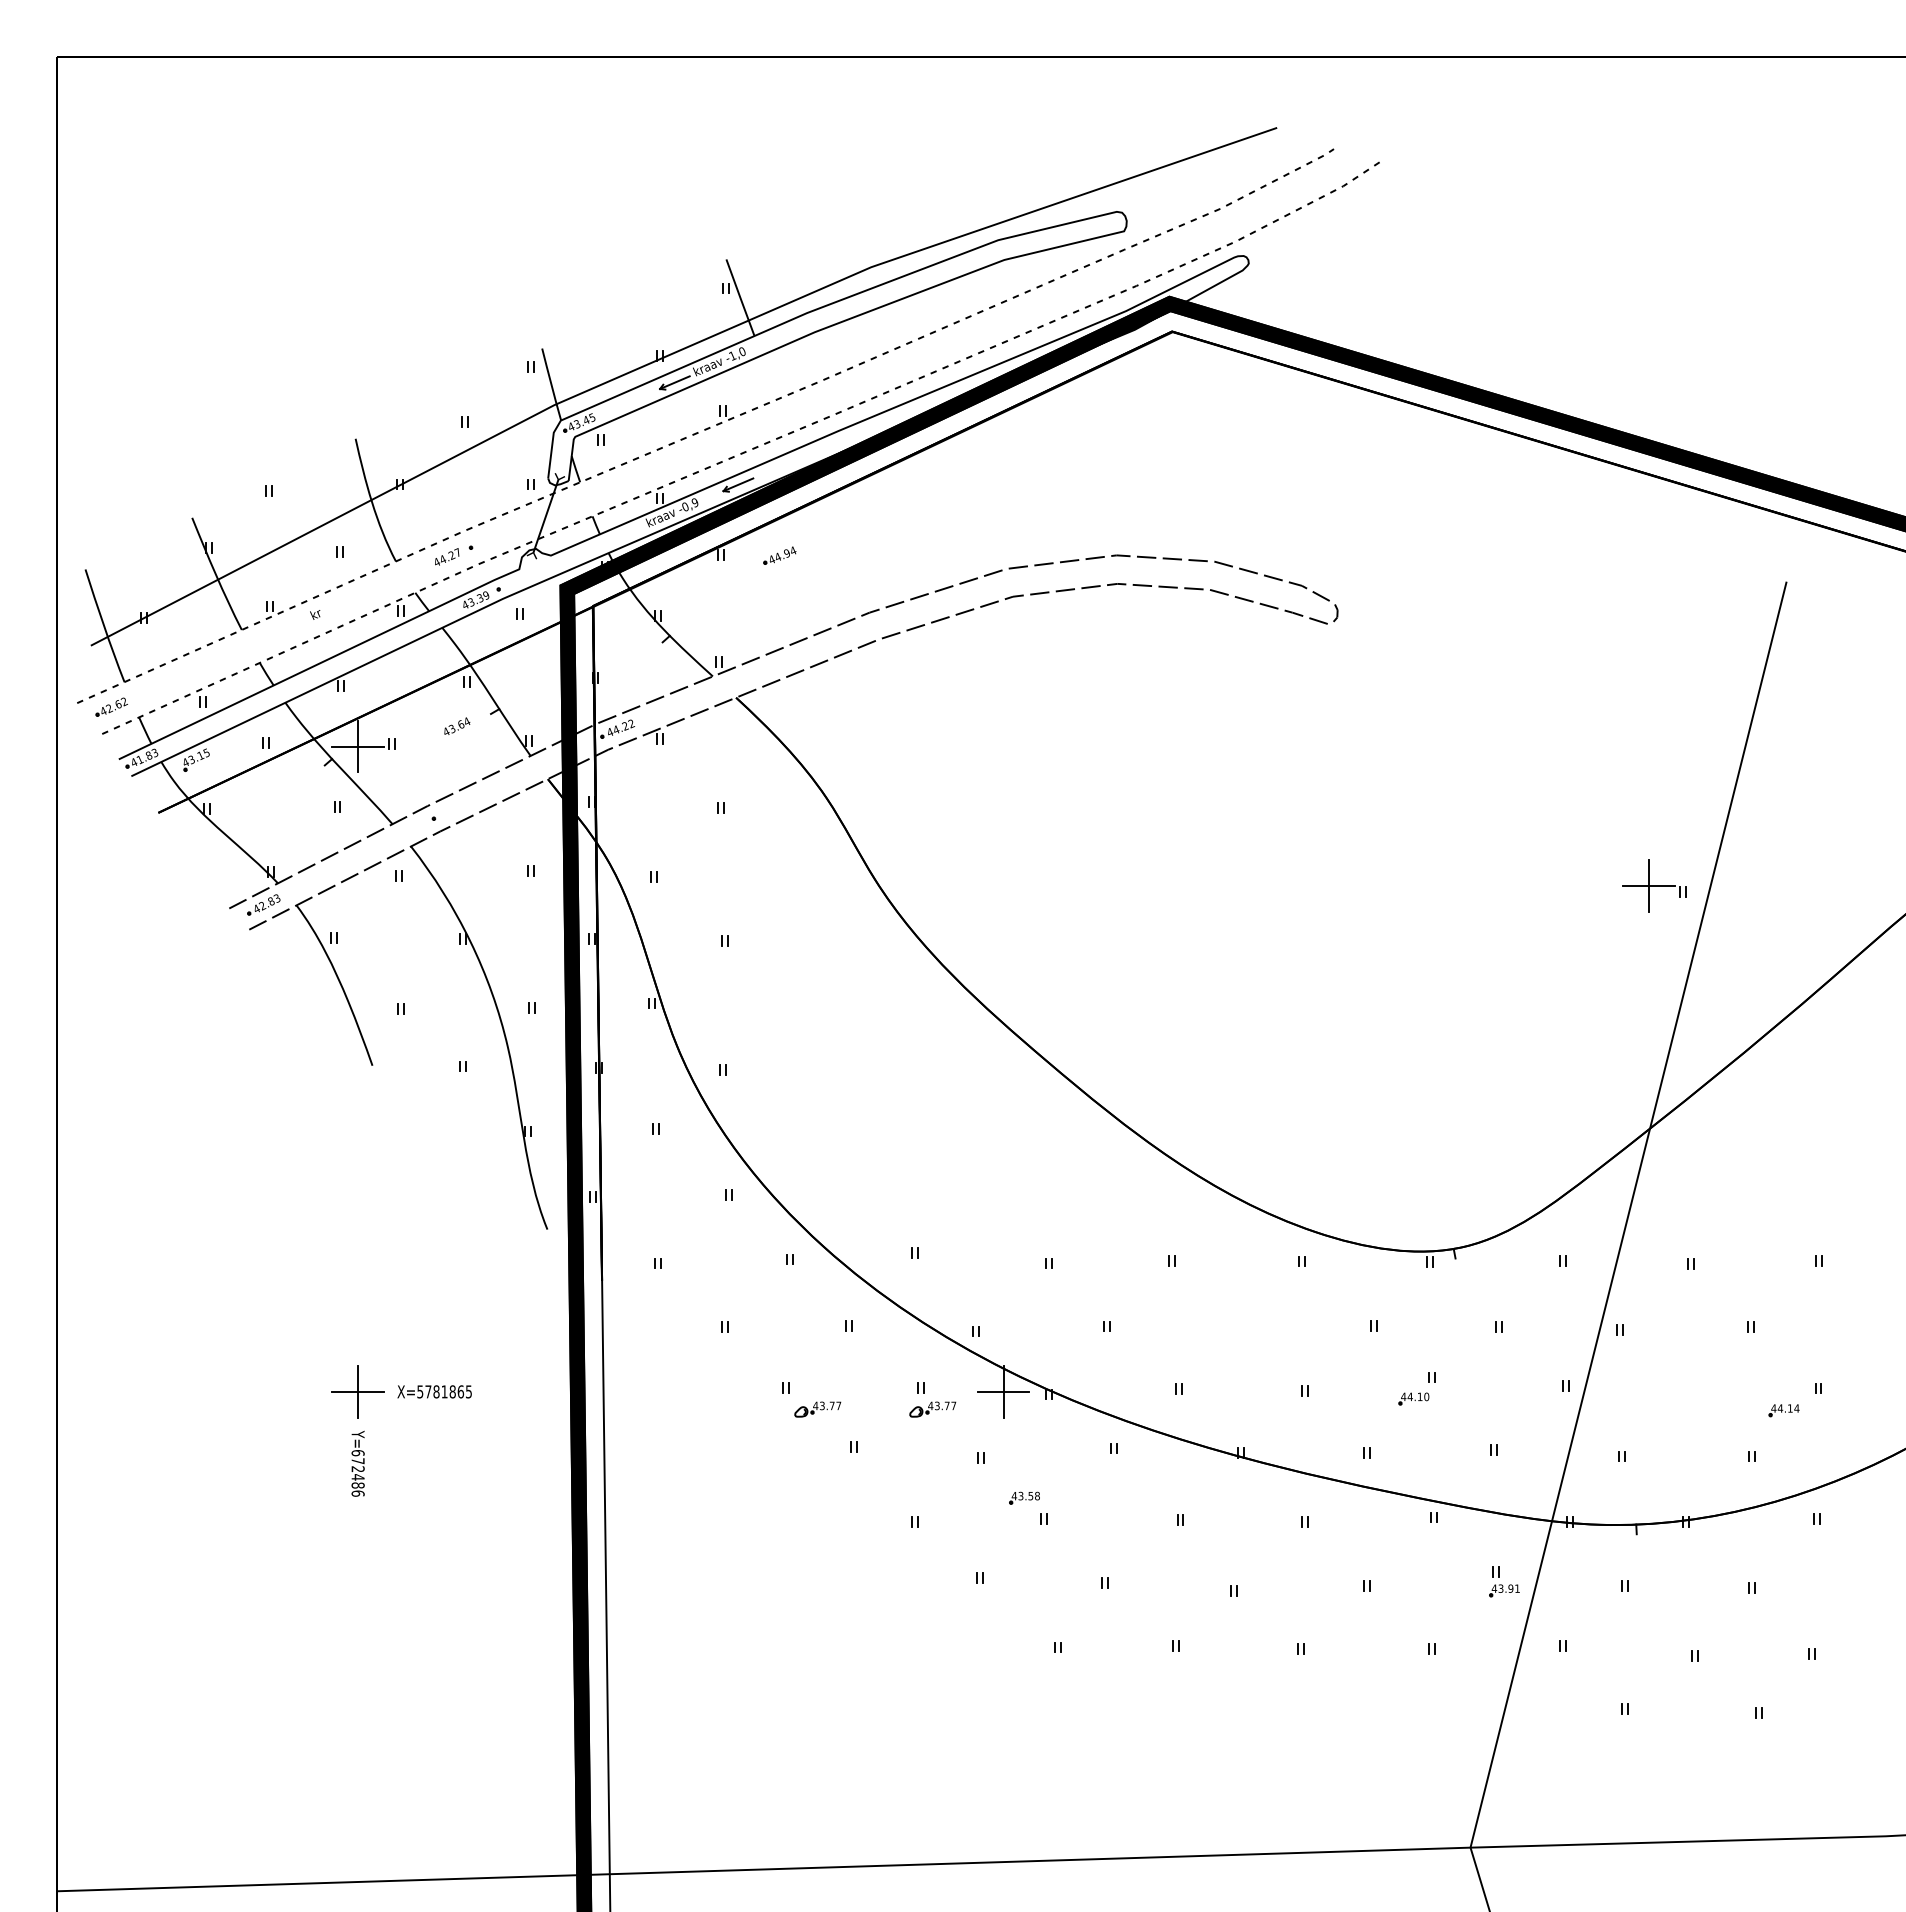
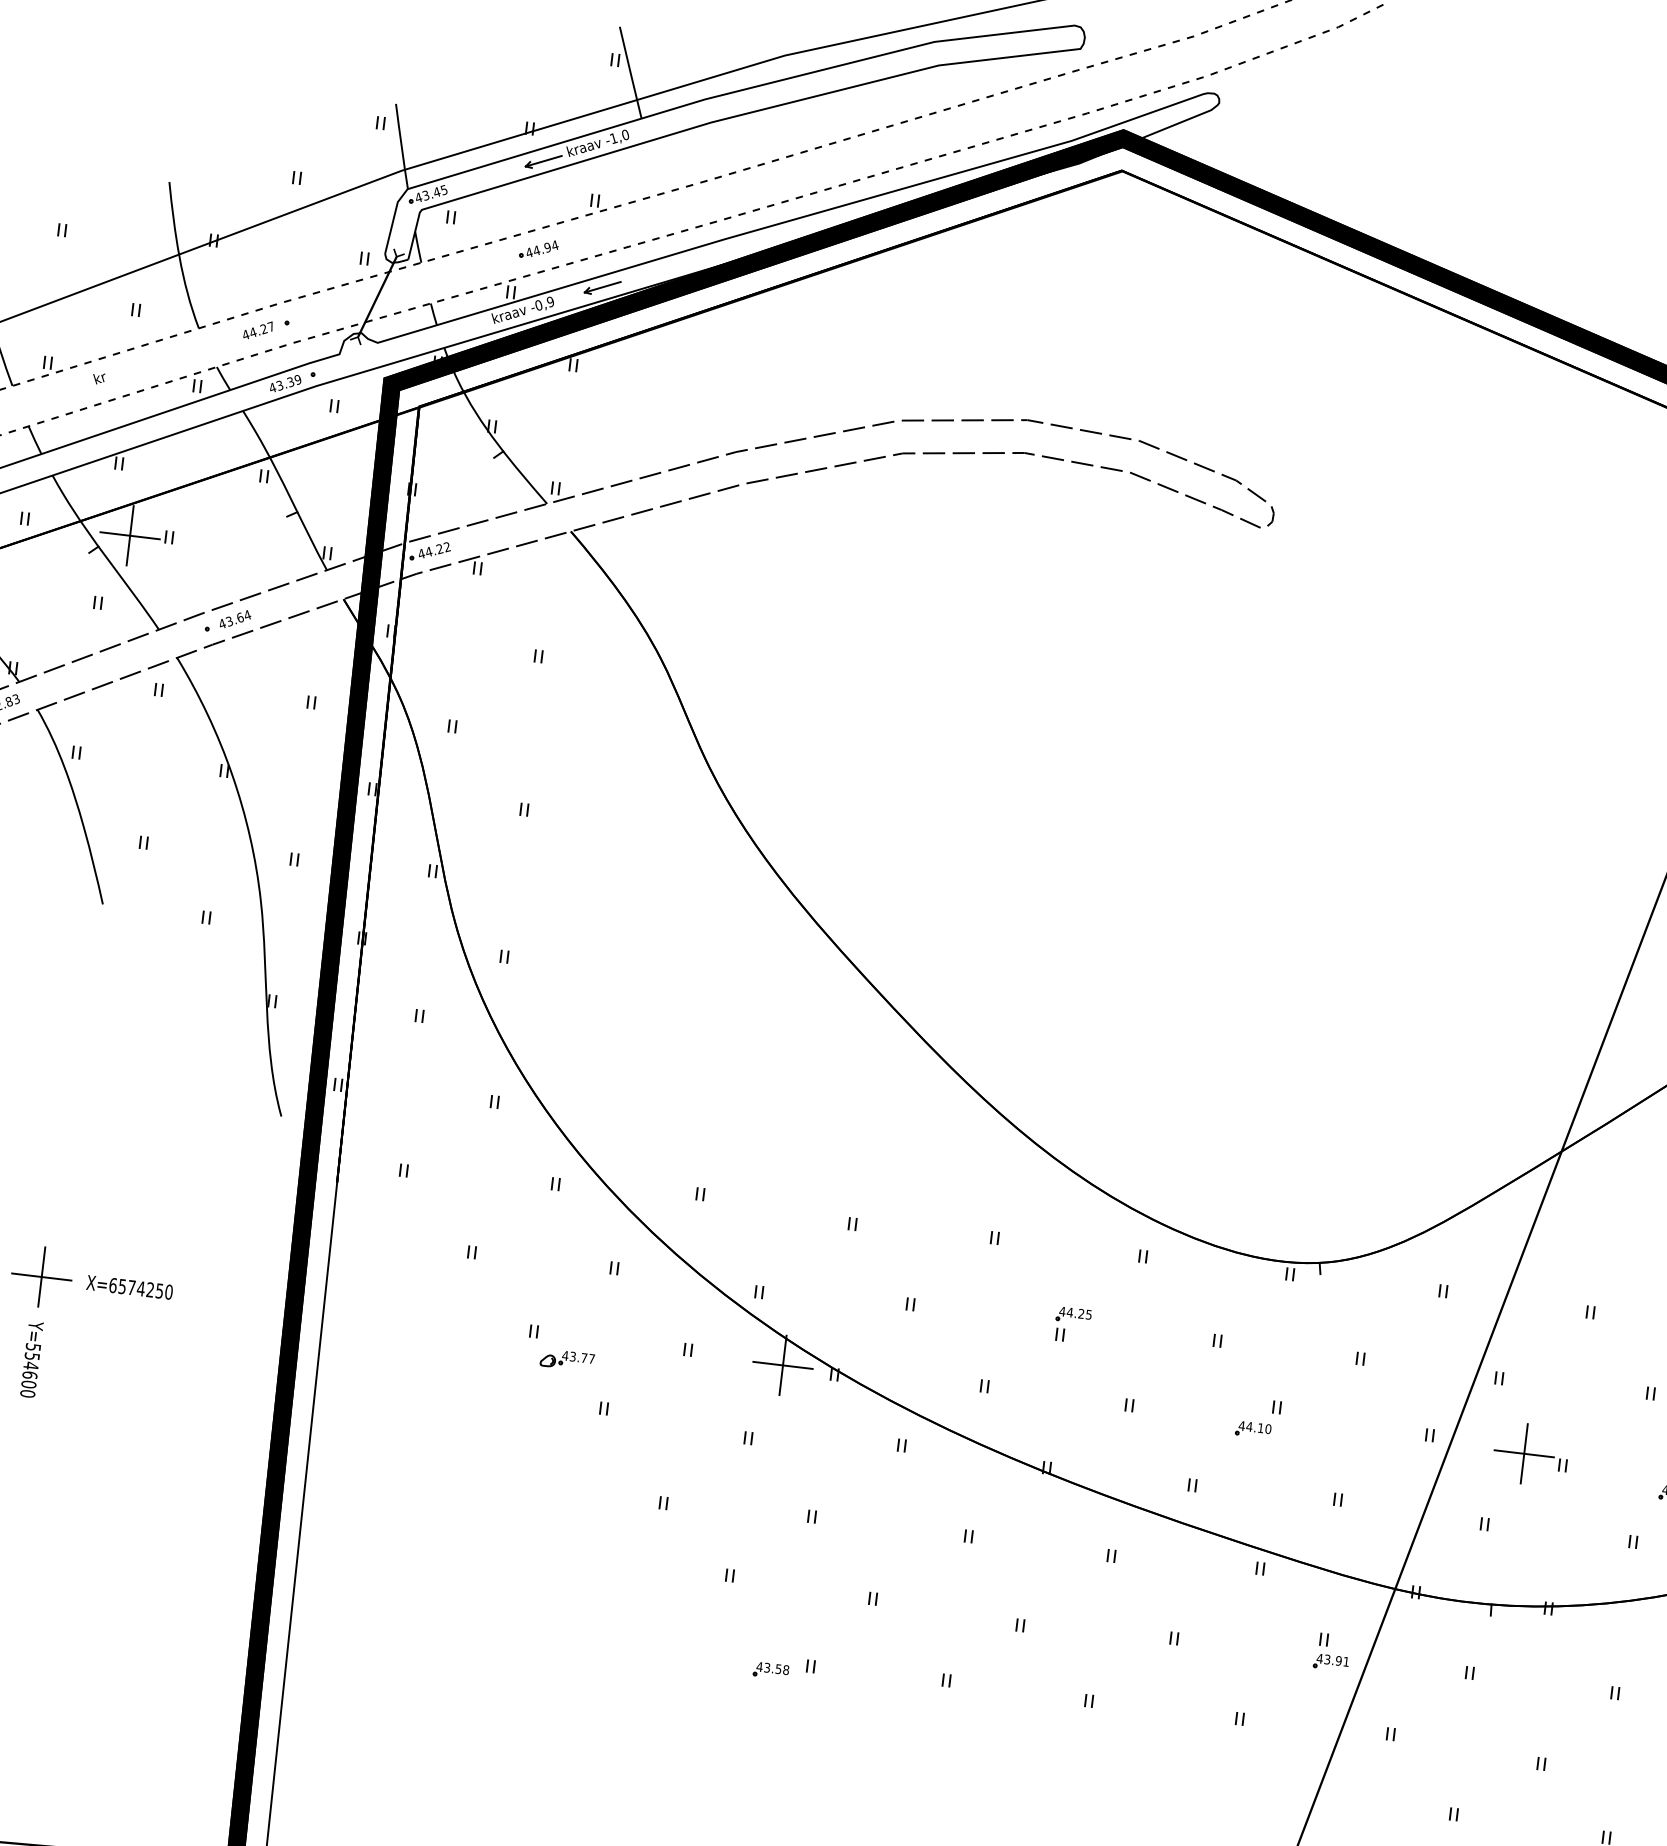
part: (779, 555) -> (538, 248), moved
text: (457, 725) -> (236, 618), moved
part: (1654, 885) -> (1530, 1454), moved
part: (1245, 1321) -> (1070, 1317), added
text: (444, 1391) -> (140, 1288), X=5781865 -> X=6574250
part: (932, 1409) -> (699, 1375), removed
text: (357, 1473) -> (29, 1370), Y=672486 -> Y=554600
part: (1024, 1497) -> (771, 1669), moved

